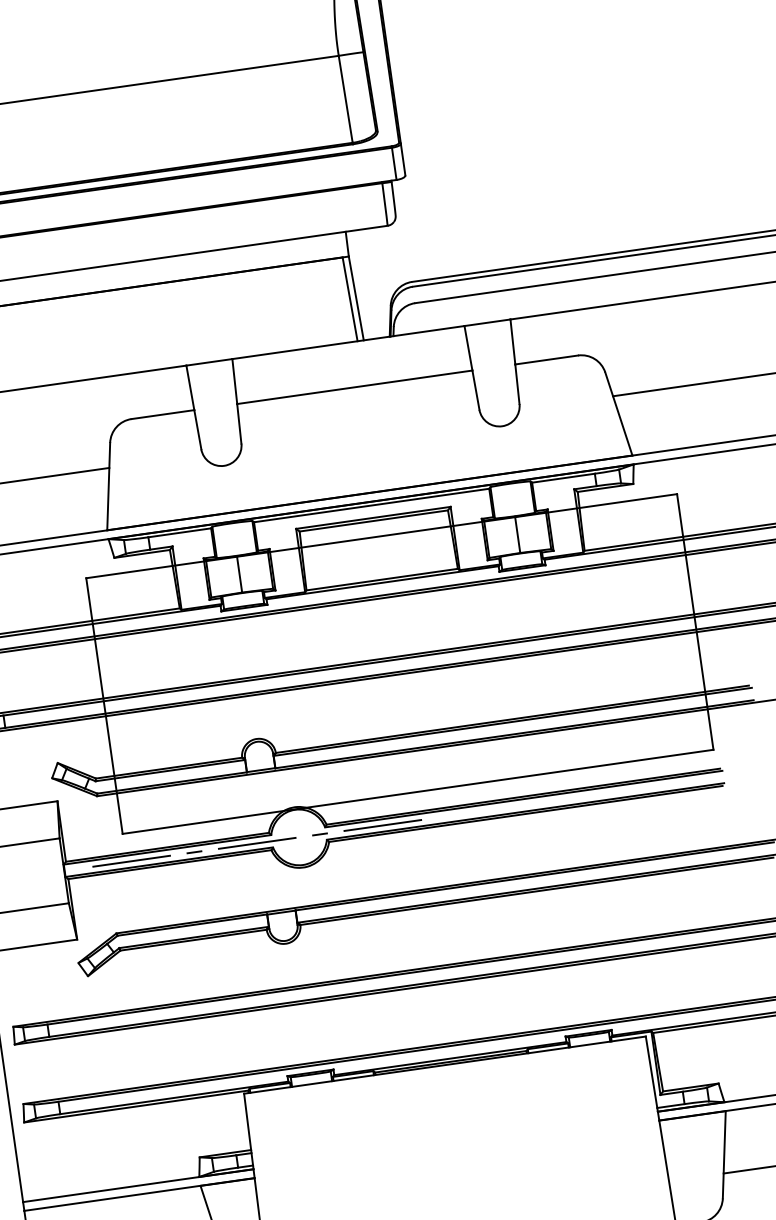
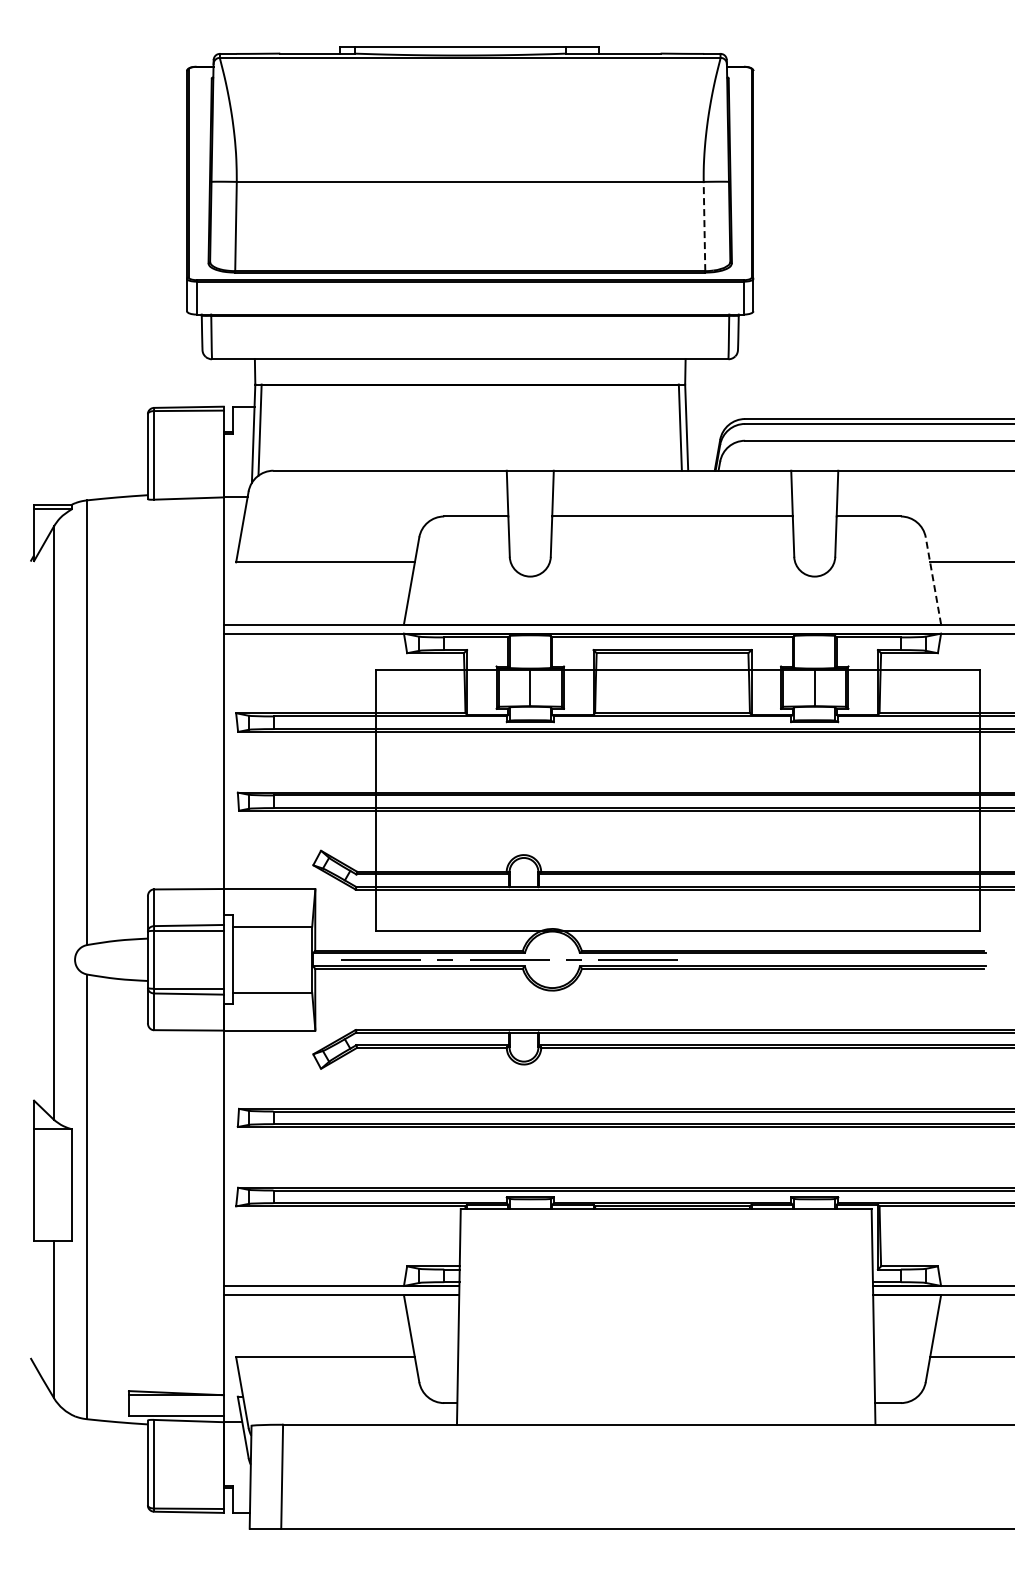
line: (345, 99) -> (704, 226), solid -> dashed
line: (618, 413) -> (933, 580), solid -> dashed

